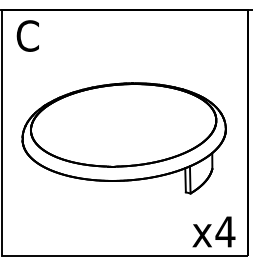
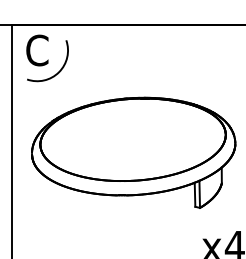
arc: (51, 53) -> (60, 67), added

